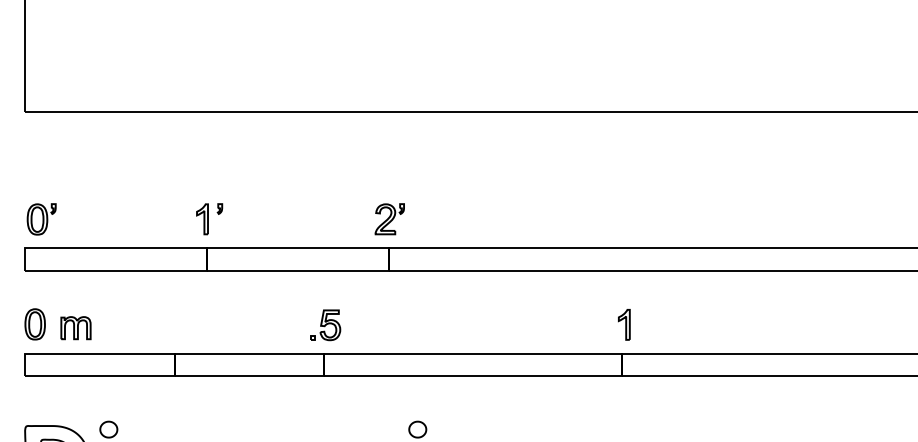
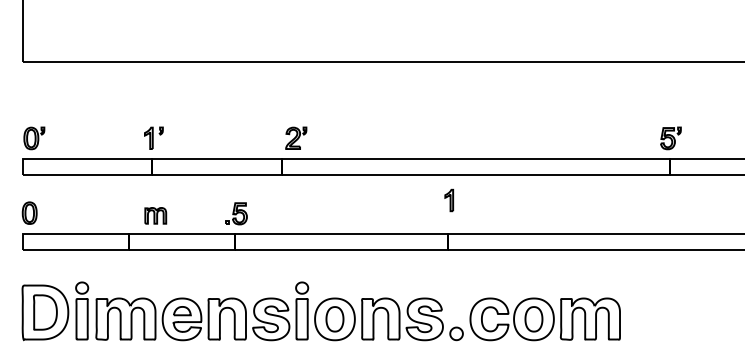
part: (390, 218) -> (296, 137), moved
part: (624, 324) -> (449, 200), moved
part: (75, 327) -> (155, 215), moved

